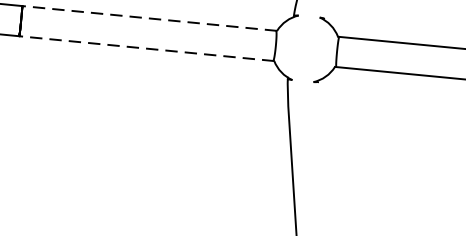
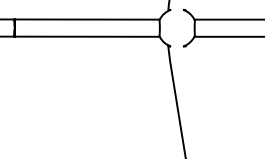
line: (150, 18) -> (87, 19), dashed -> solid
line: (147, 48) -> (87, 36), dashed -> solid

